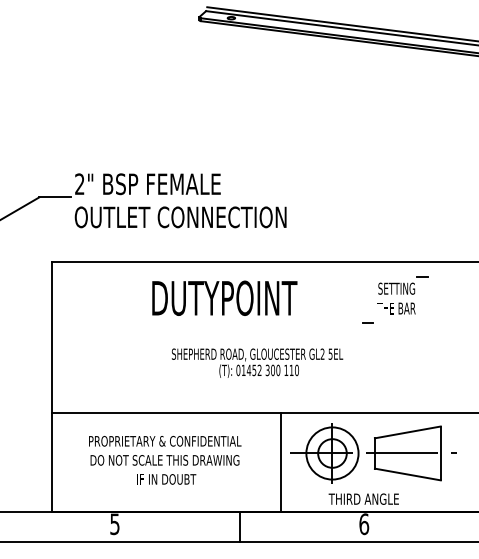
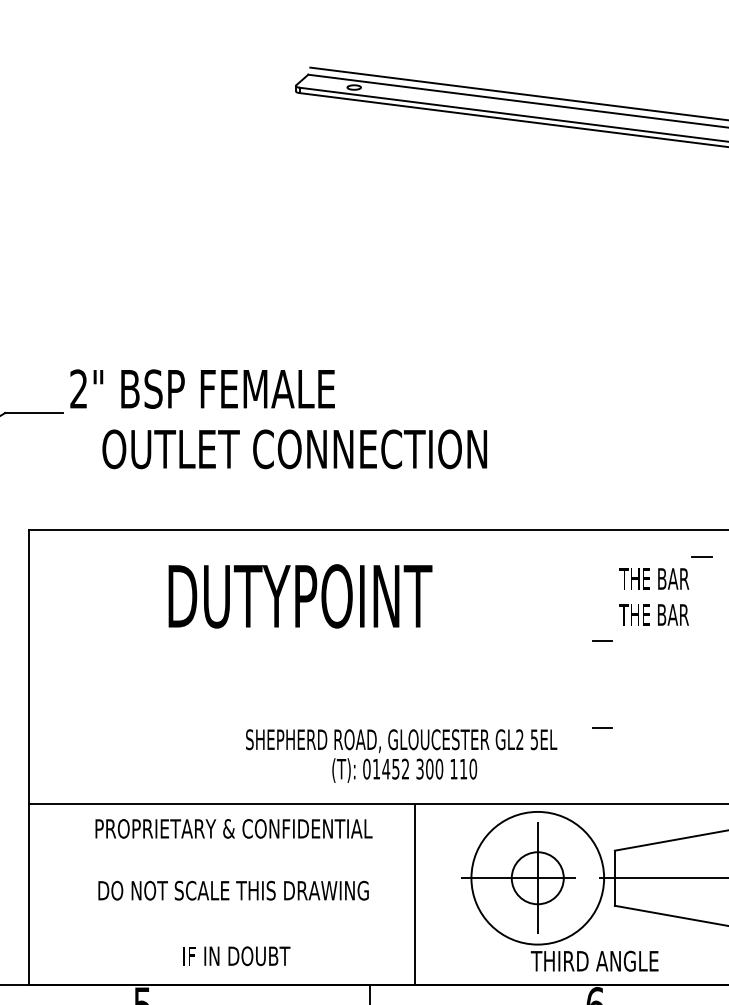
text: (180, 217) -> (294, 449), moved
text: (396, 288) -> (654, 578), SETTING -> THE BAR
text: (224, 297) -> (299, 594), moved
text: (257, 362) -> (401, 754), moved
line: (367, 370) -> (601, 727), added
text: (165, 441) -> (234, 829), moved
circle: (332, 453) -> (537, 878), size x1.4
line: (280, 462) -> (414, 894), moved
text: (166, 479) -> (236, 956), moved

